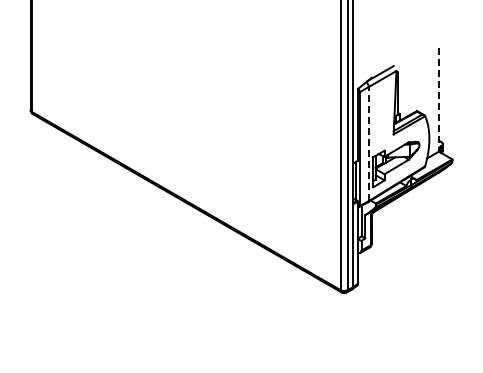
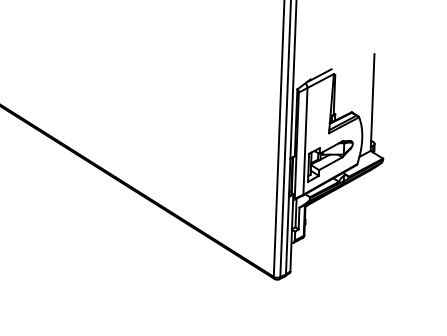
line: (438, 99) -> (372, 102), dashed -> solid
line: (368, 143) -> (305, 140), dashed -> solid

